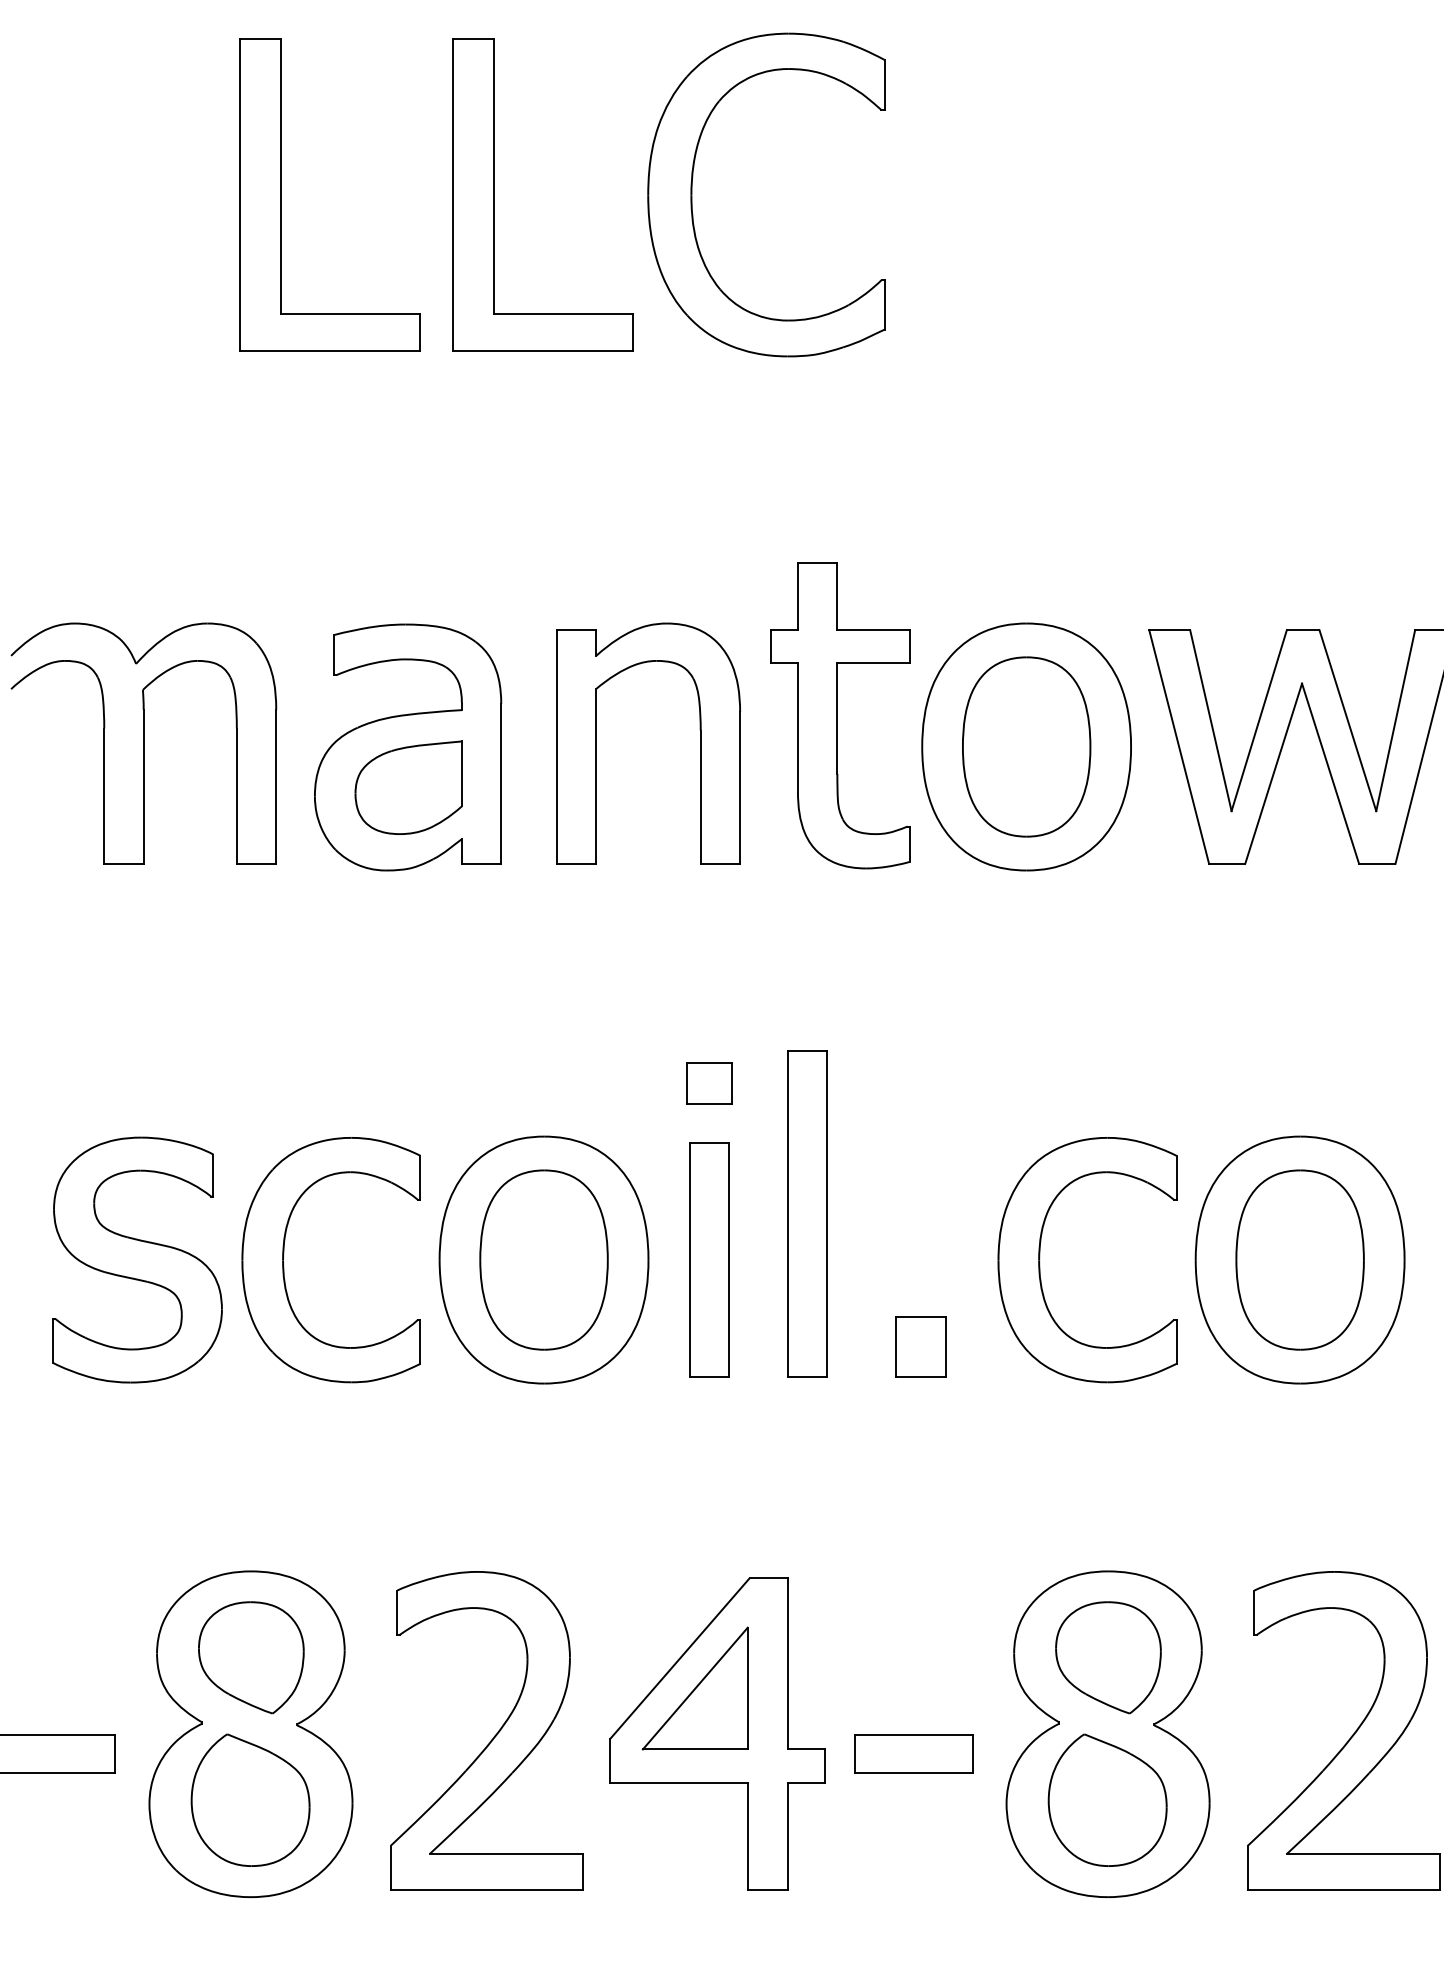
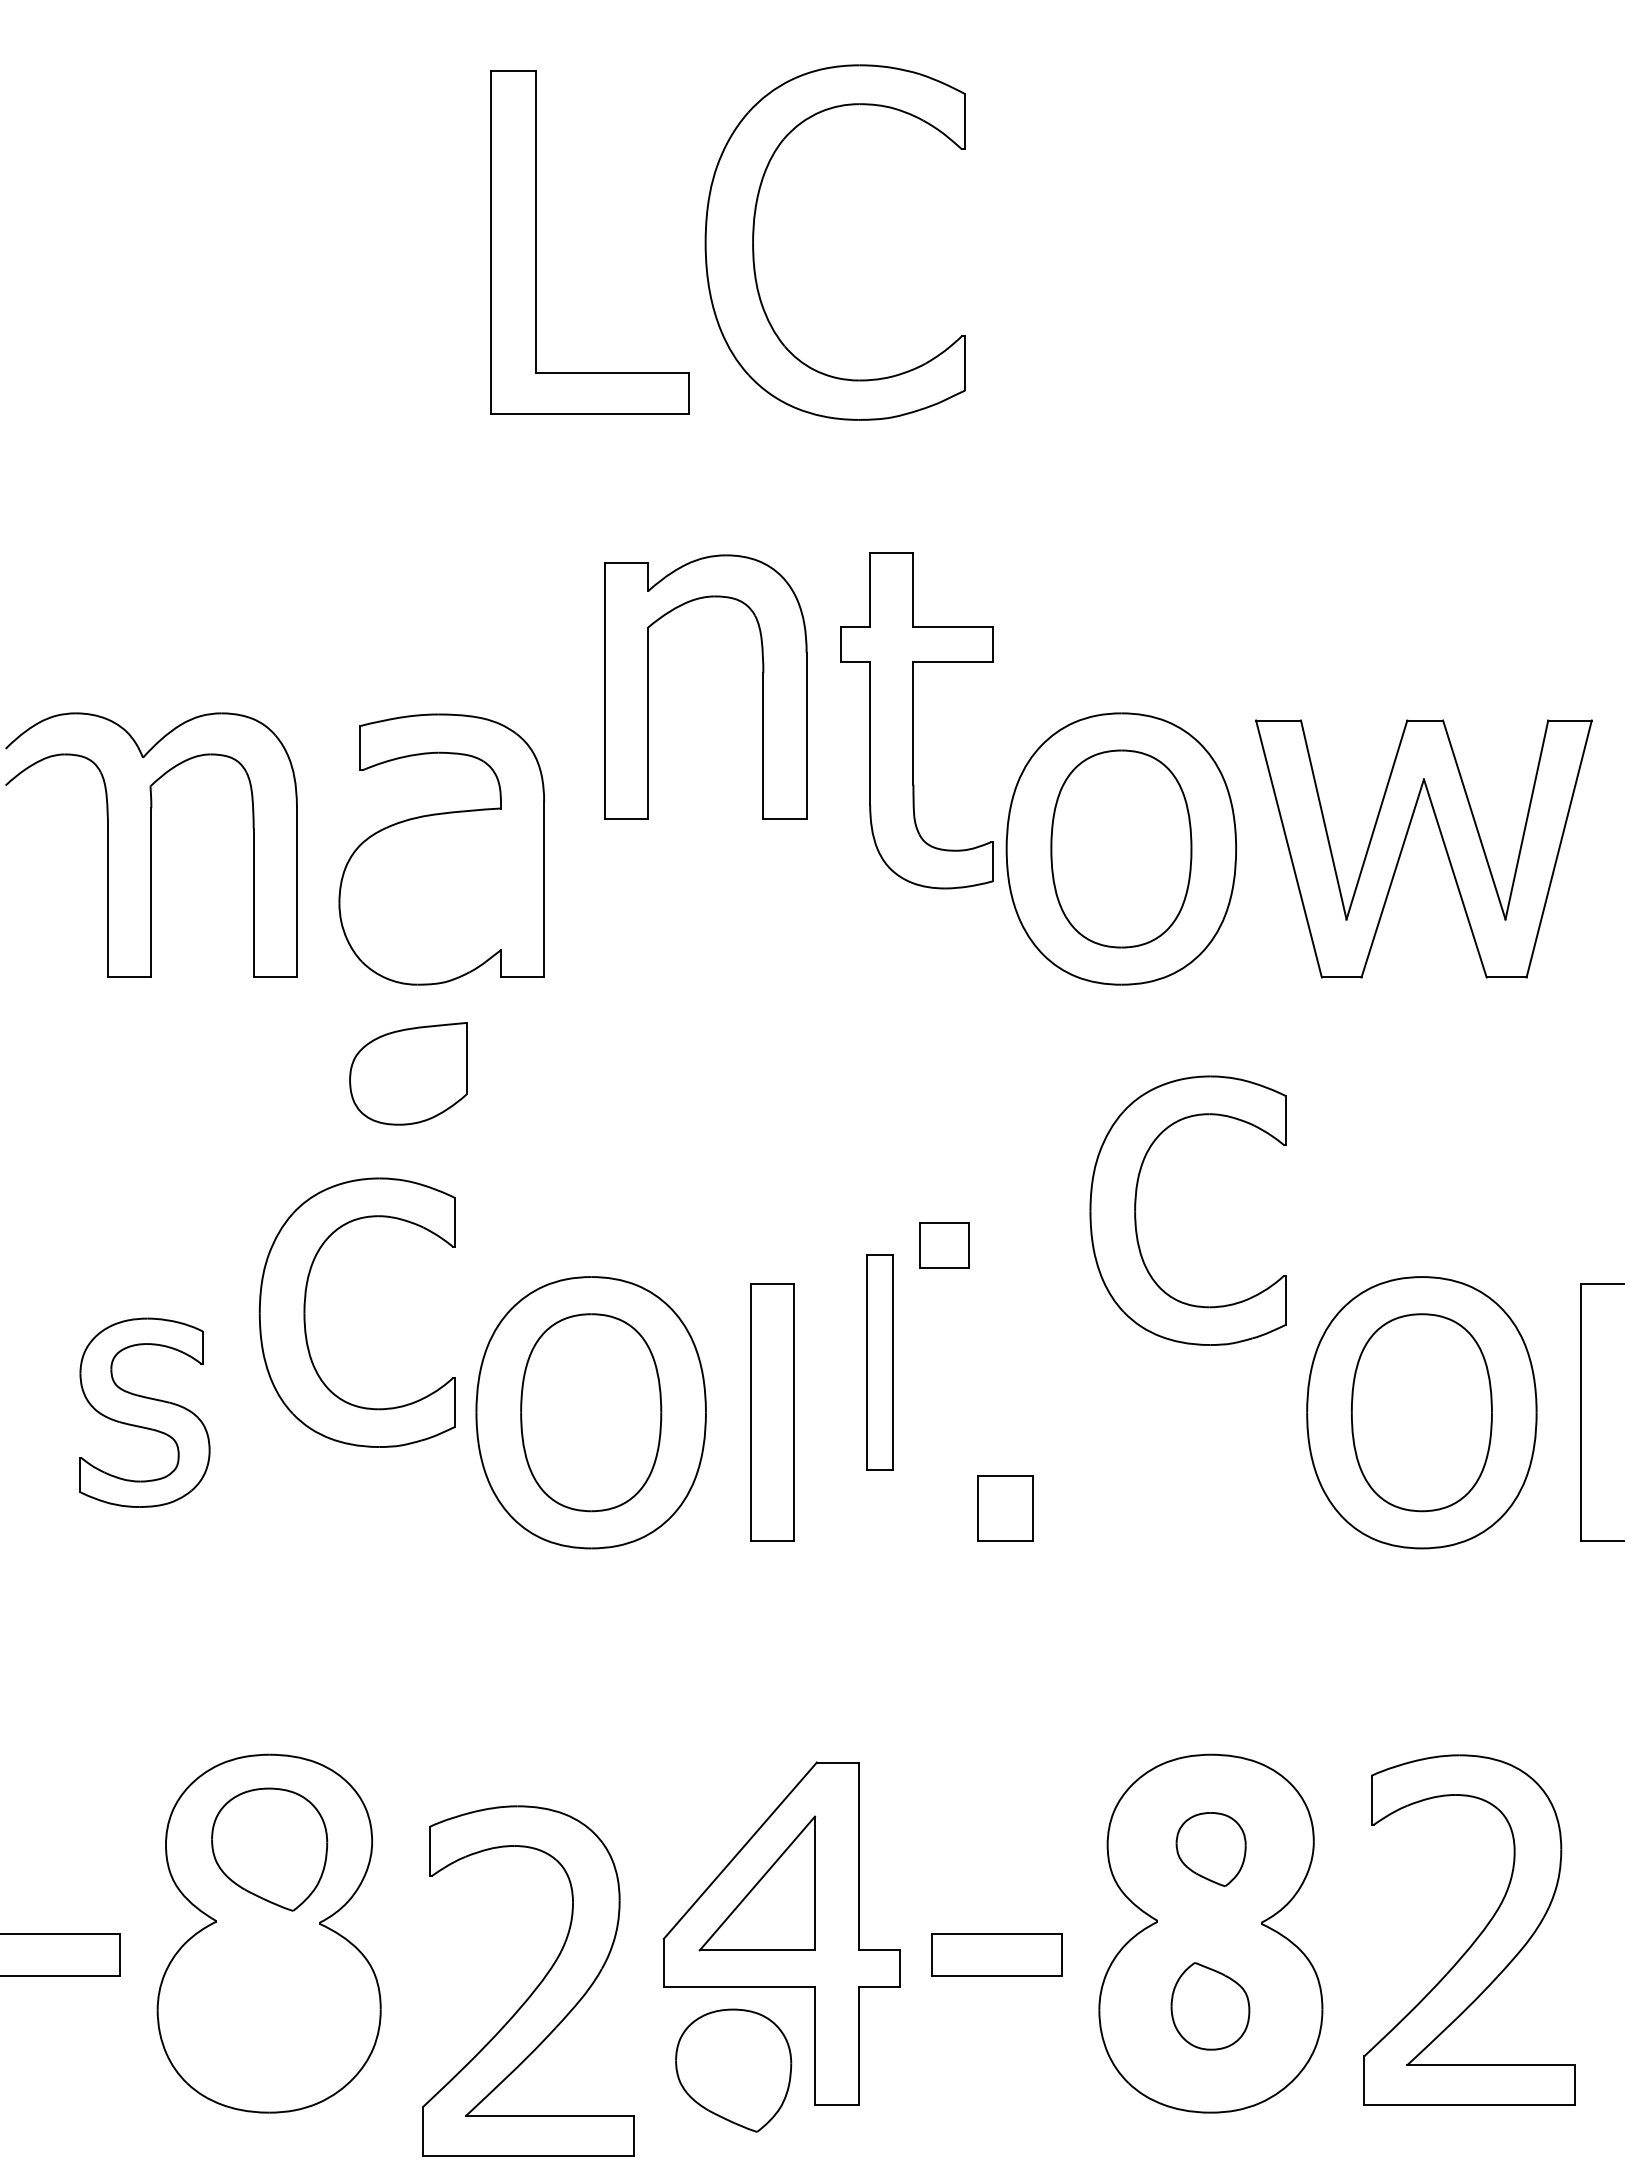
part: (281, 194) -> (302, 242), removed
part: (840, 715) -> (916, 720), moved
part: (596, 742) -> (648, 686), moved
part: (408, 787) -> (408, 1073), moved
part: (709, 1084) -> (944, 1245), moved
part: (807, 1214) -> (880, 1362), size x0.6
part: (1040, 1258) -> (1136, 1208), moved
part: (137, 1259) -> (144, 1412), size x0.7
part: (284, 1259) -> (305, 1312), moved
part: (1107, 1657) -> (1210, 1849), size x0.6
part: (493, 1736) -> (535, 1987), moved
part: (250, 1800) -> (268, 2006), removed
part: (1107, 1800) -> (1210, 2006), size x0.6
part: (673, 1858) -> (733, 2070), added

